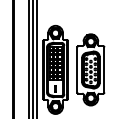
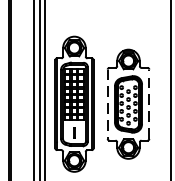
line: (77, 69) -> (107, 103), solid -> dashed
line: (104, 69) -> (149, 103), solid -> dashed

